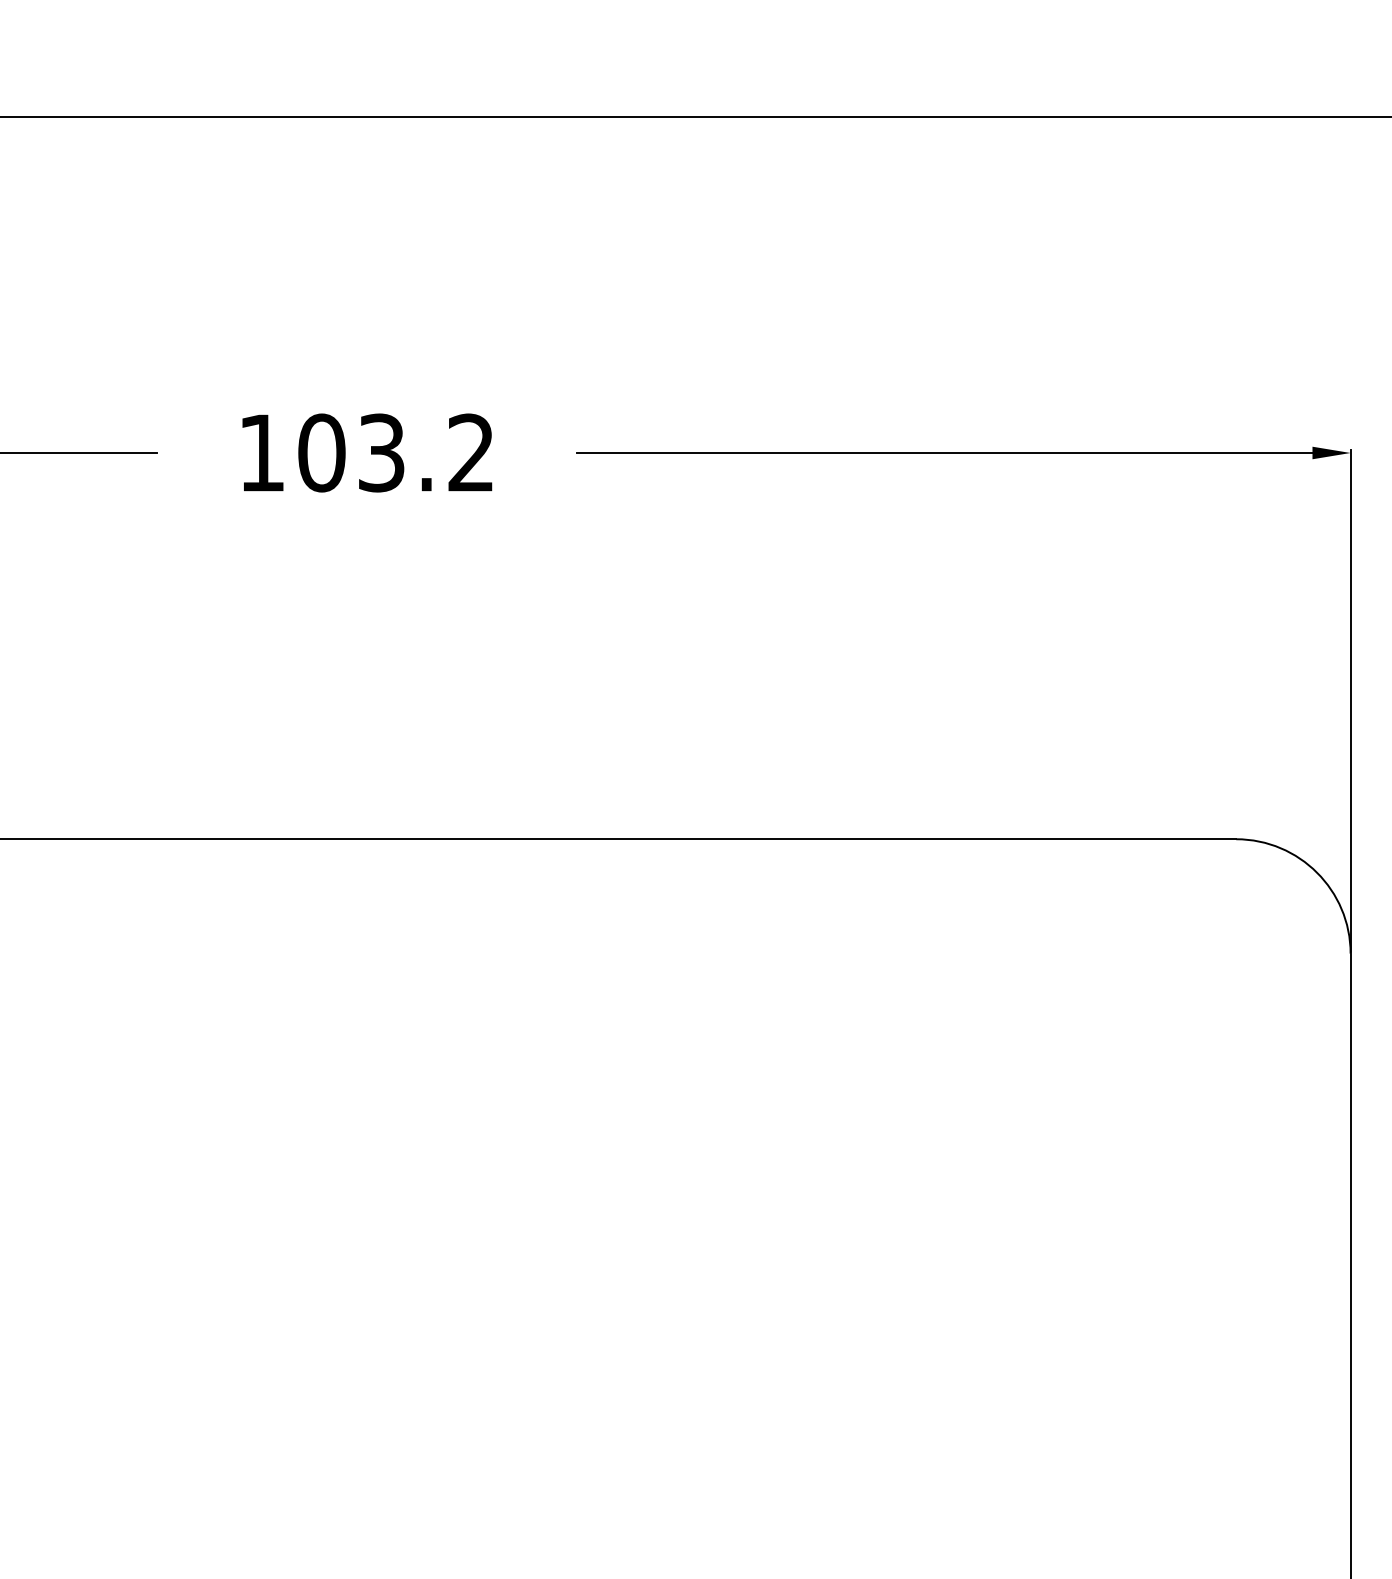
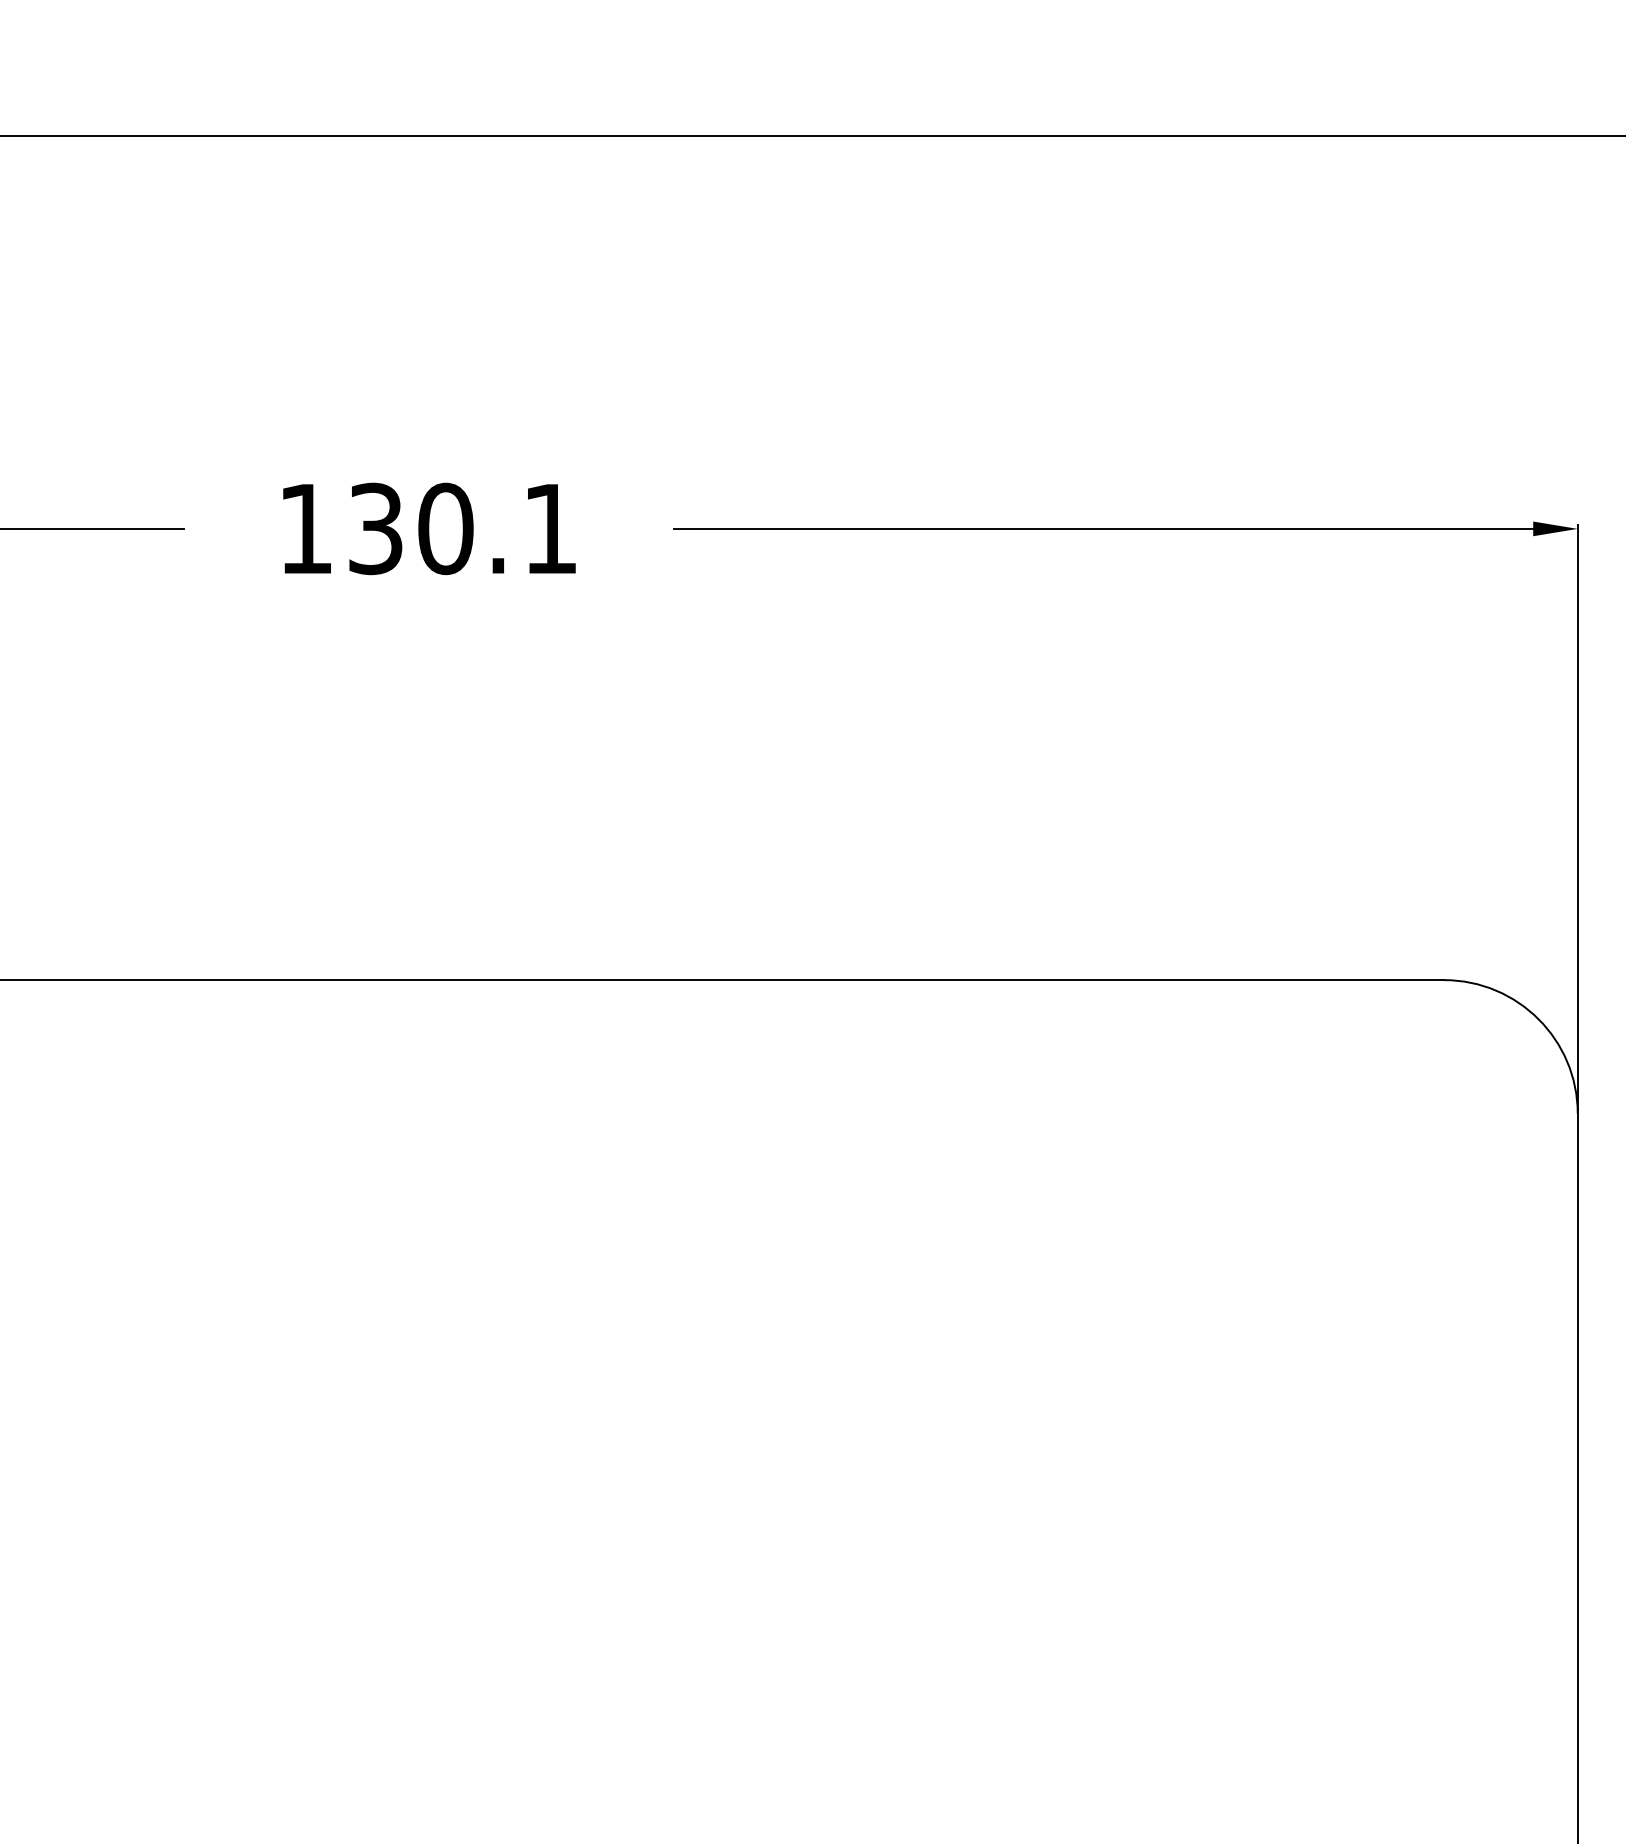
text: (395, 452) -> (461, 528), 103.2 -> 130.1

